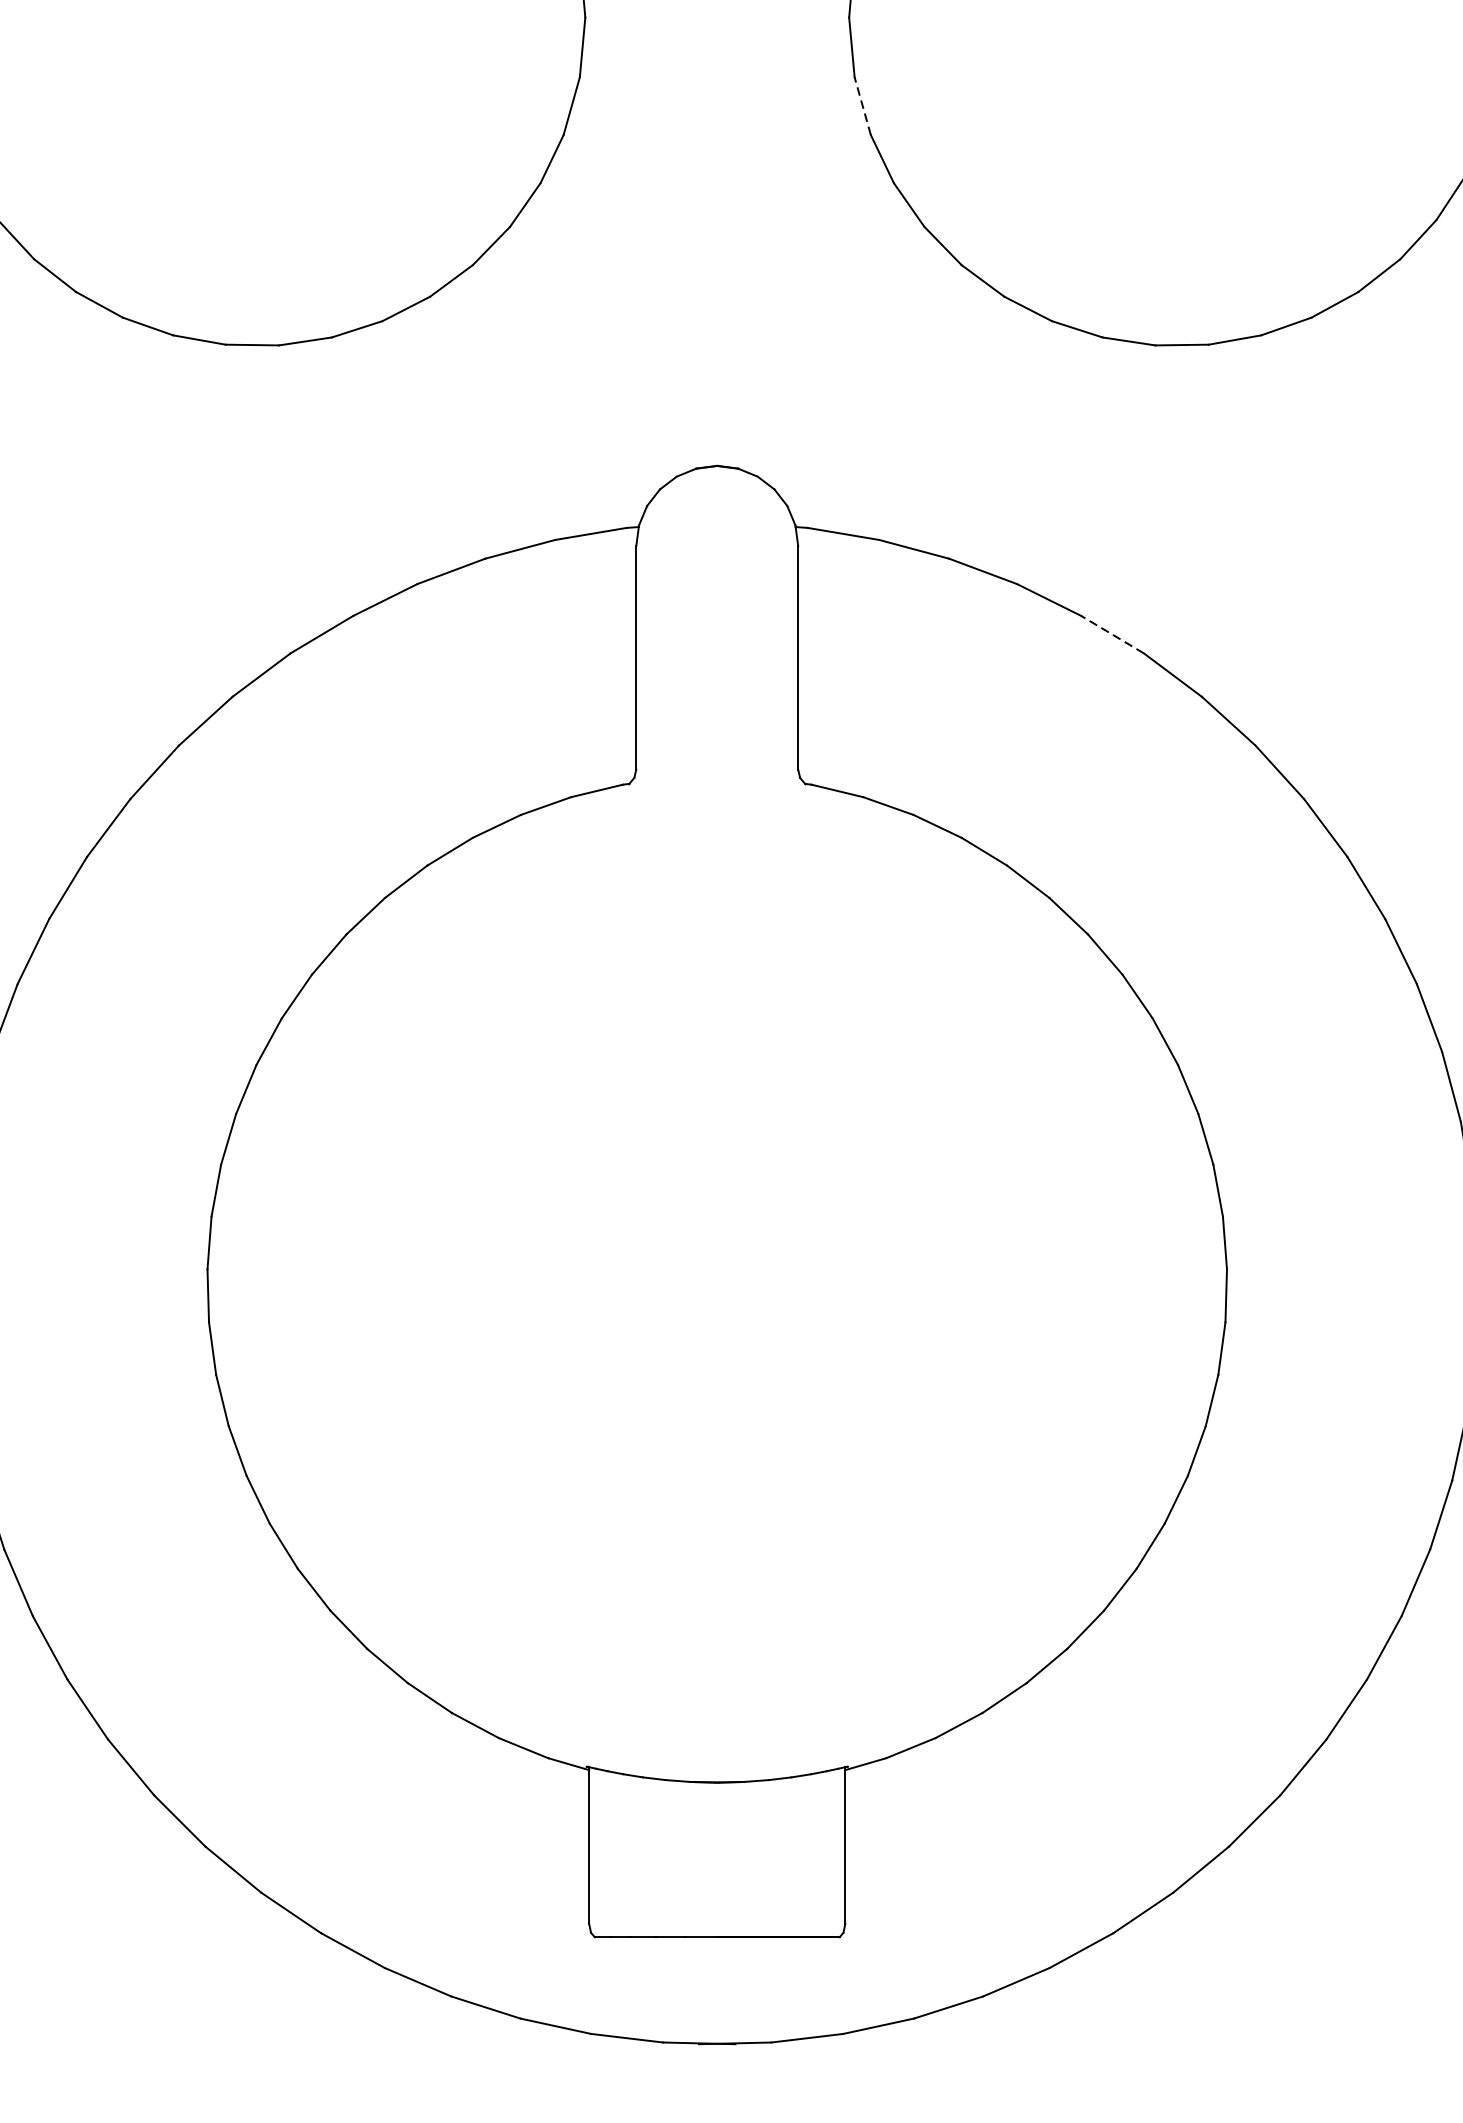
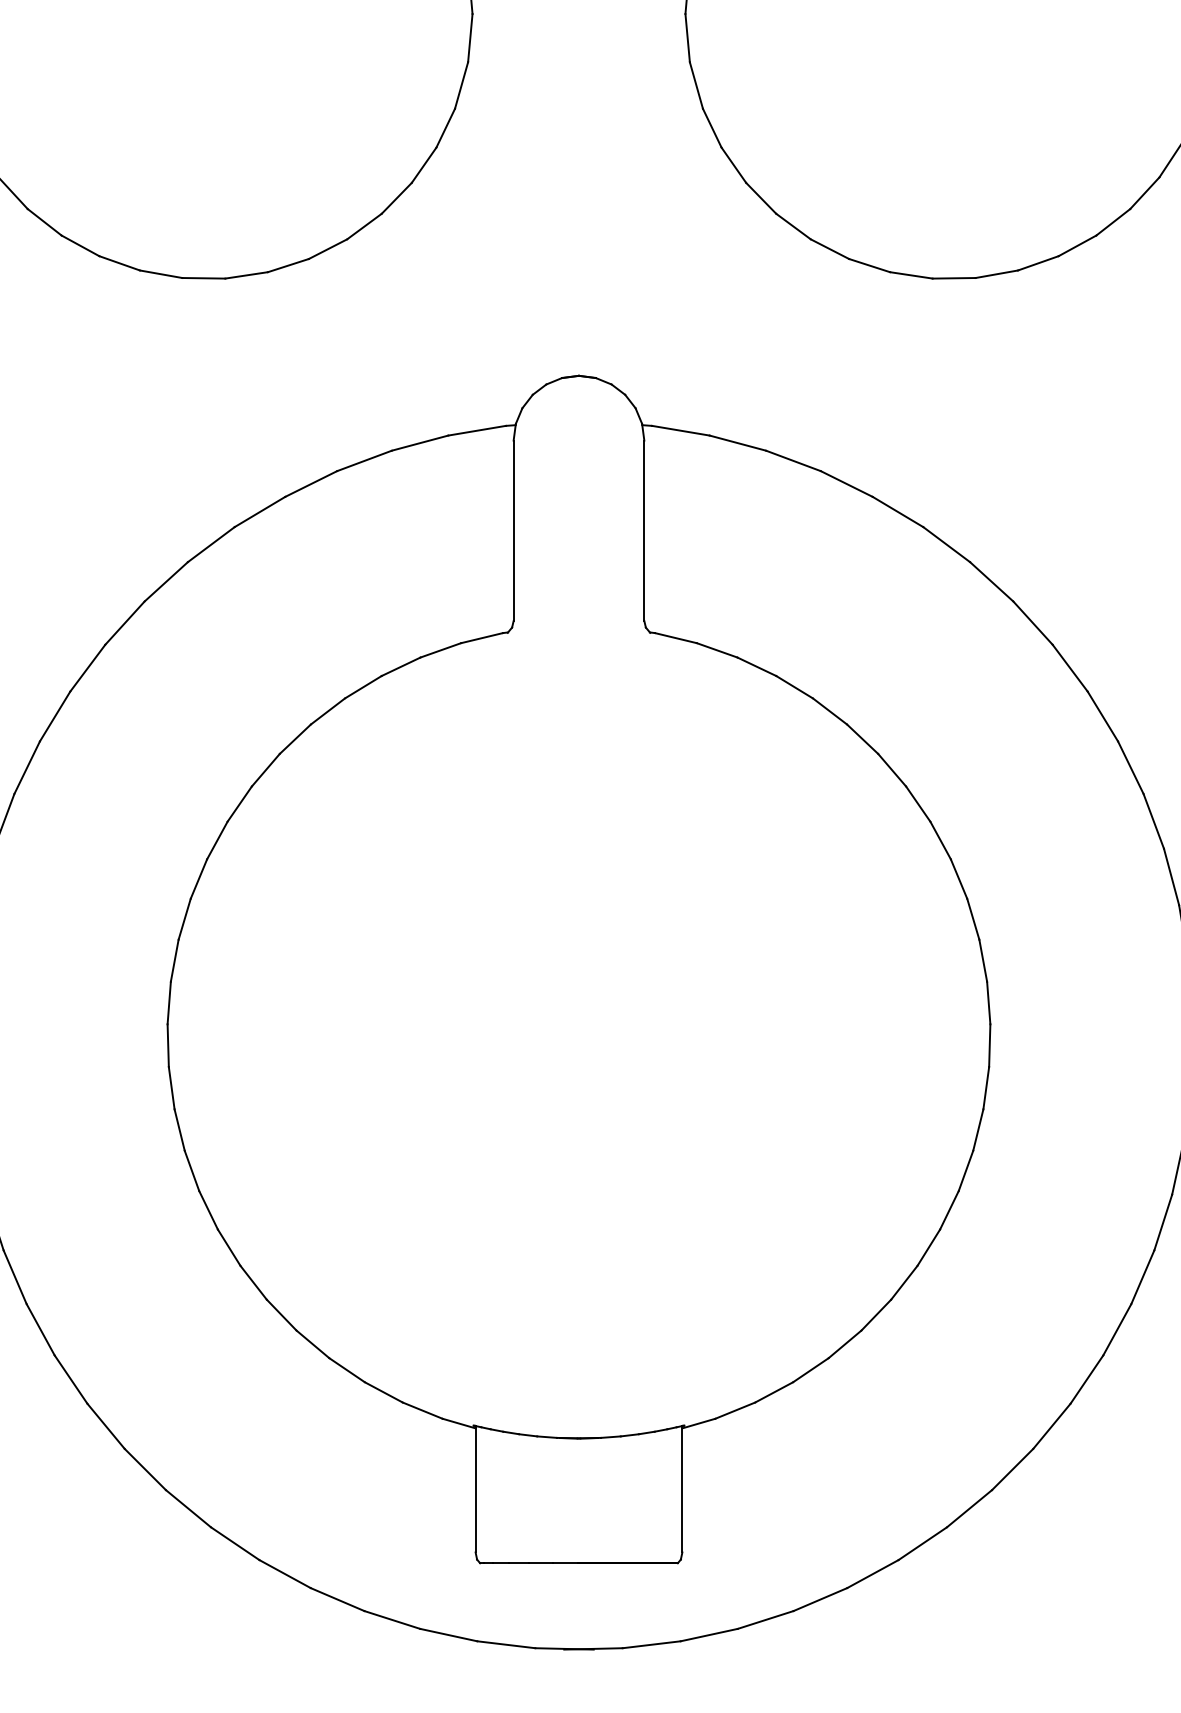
line: (862, 106) -> (696, 85), dashed -> solid
line: (1111, 634) -> (897, 511), dashed -> solid

